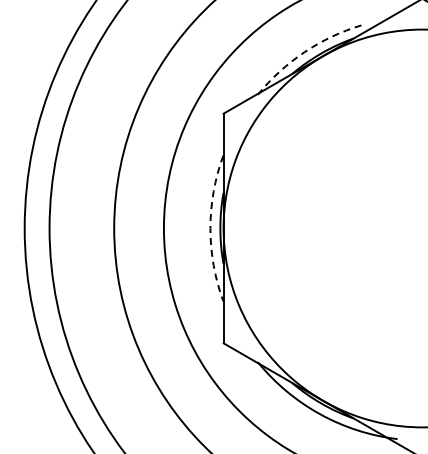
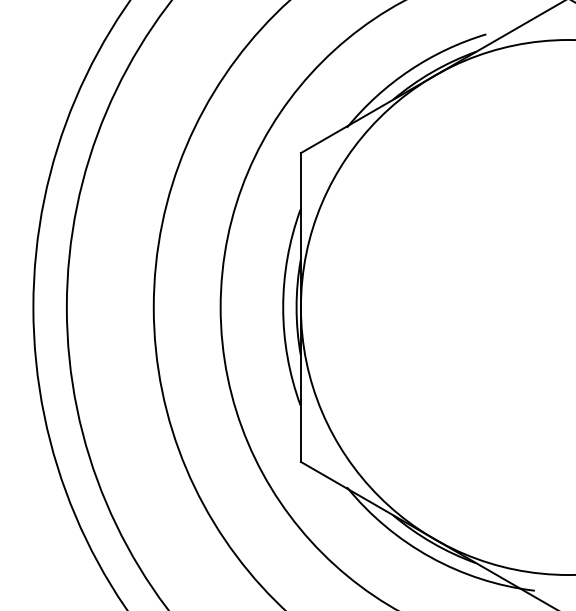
arc: (304, 52) -> (409, 70), dashed -> solid
arc: (210, 228) -> (283, 307), dashed -> solid

